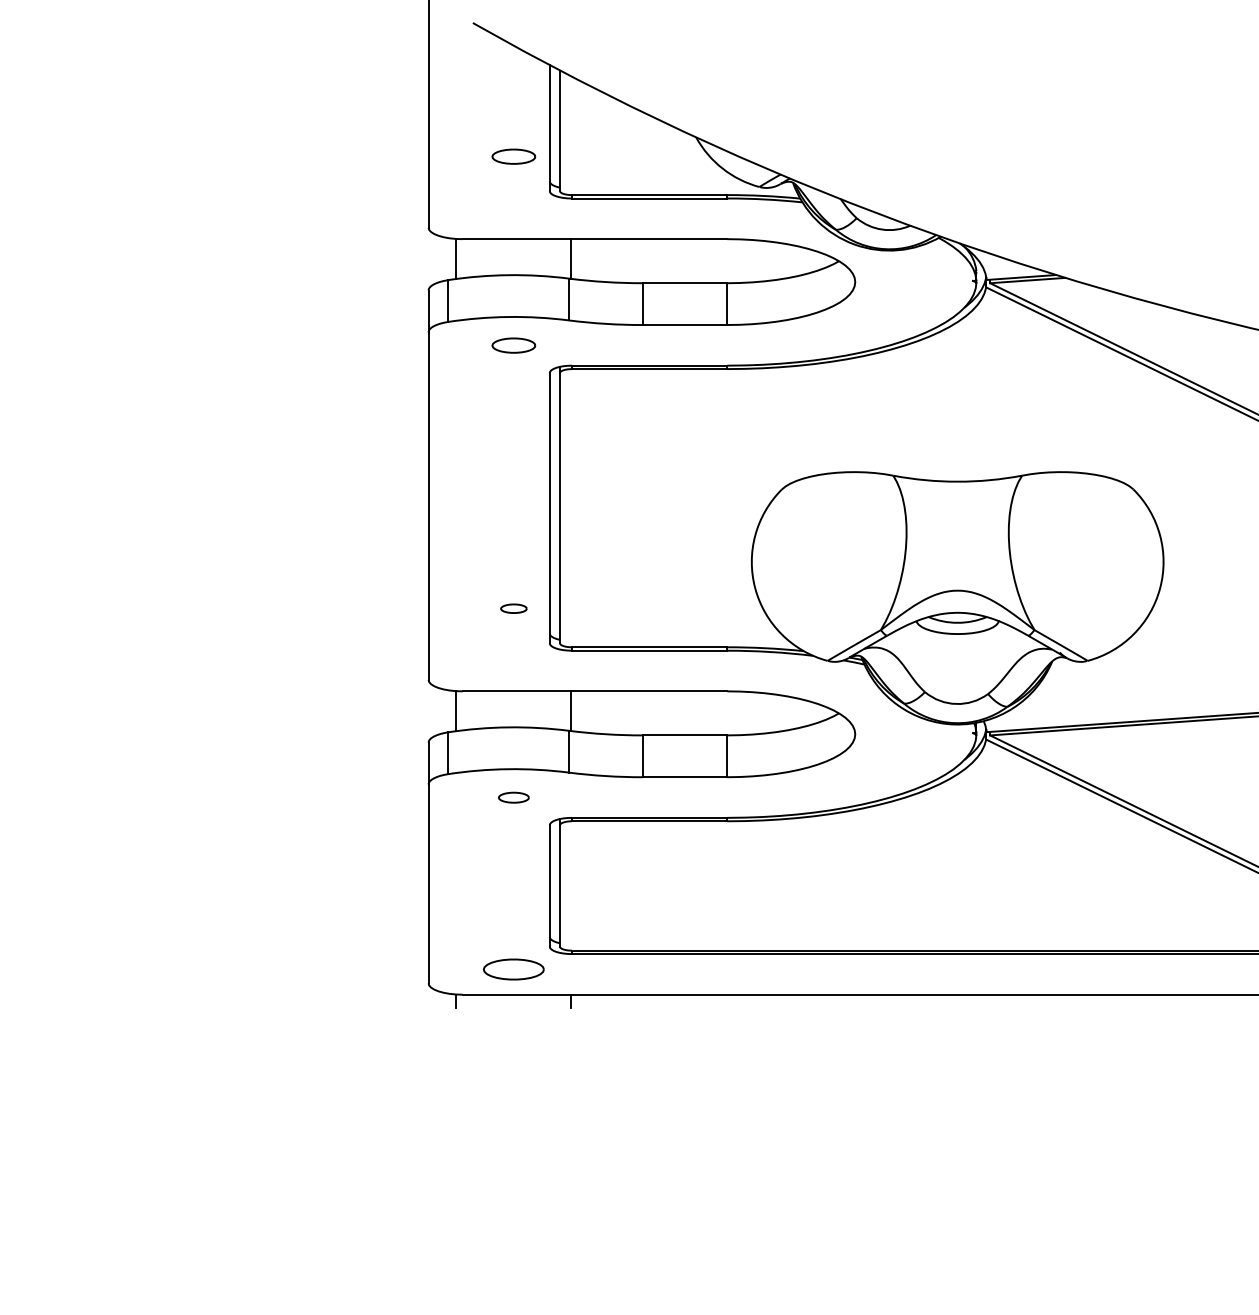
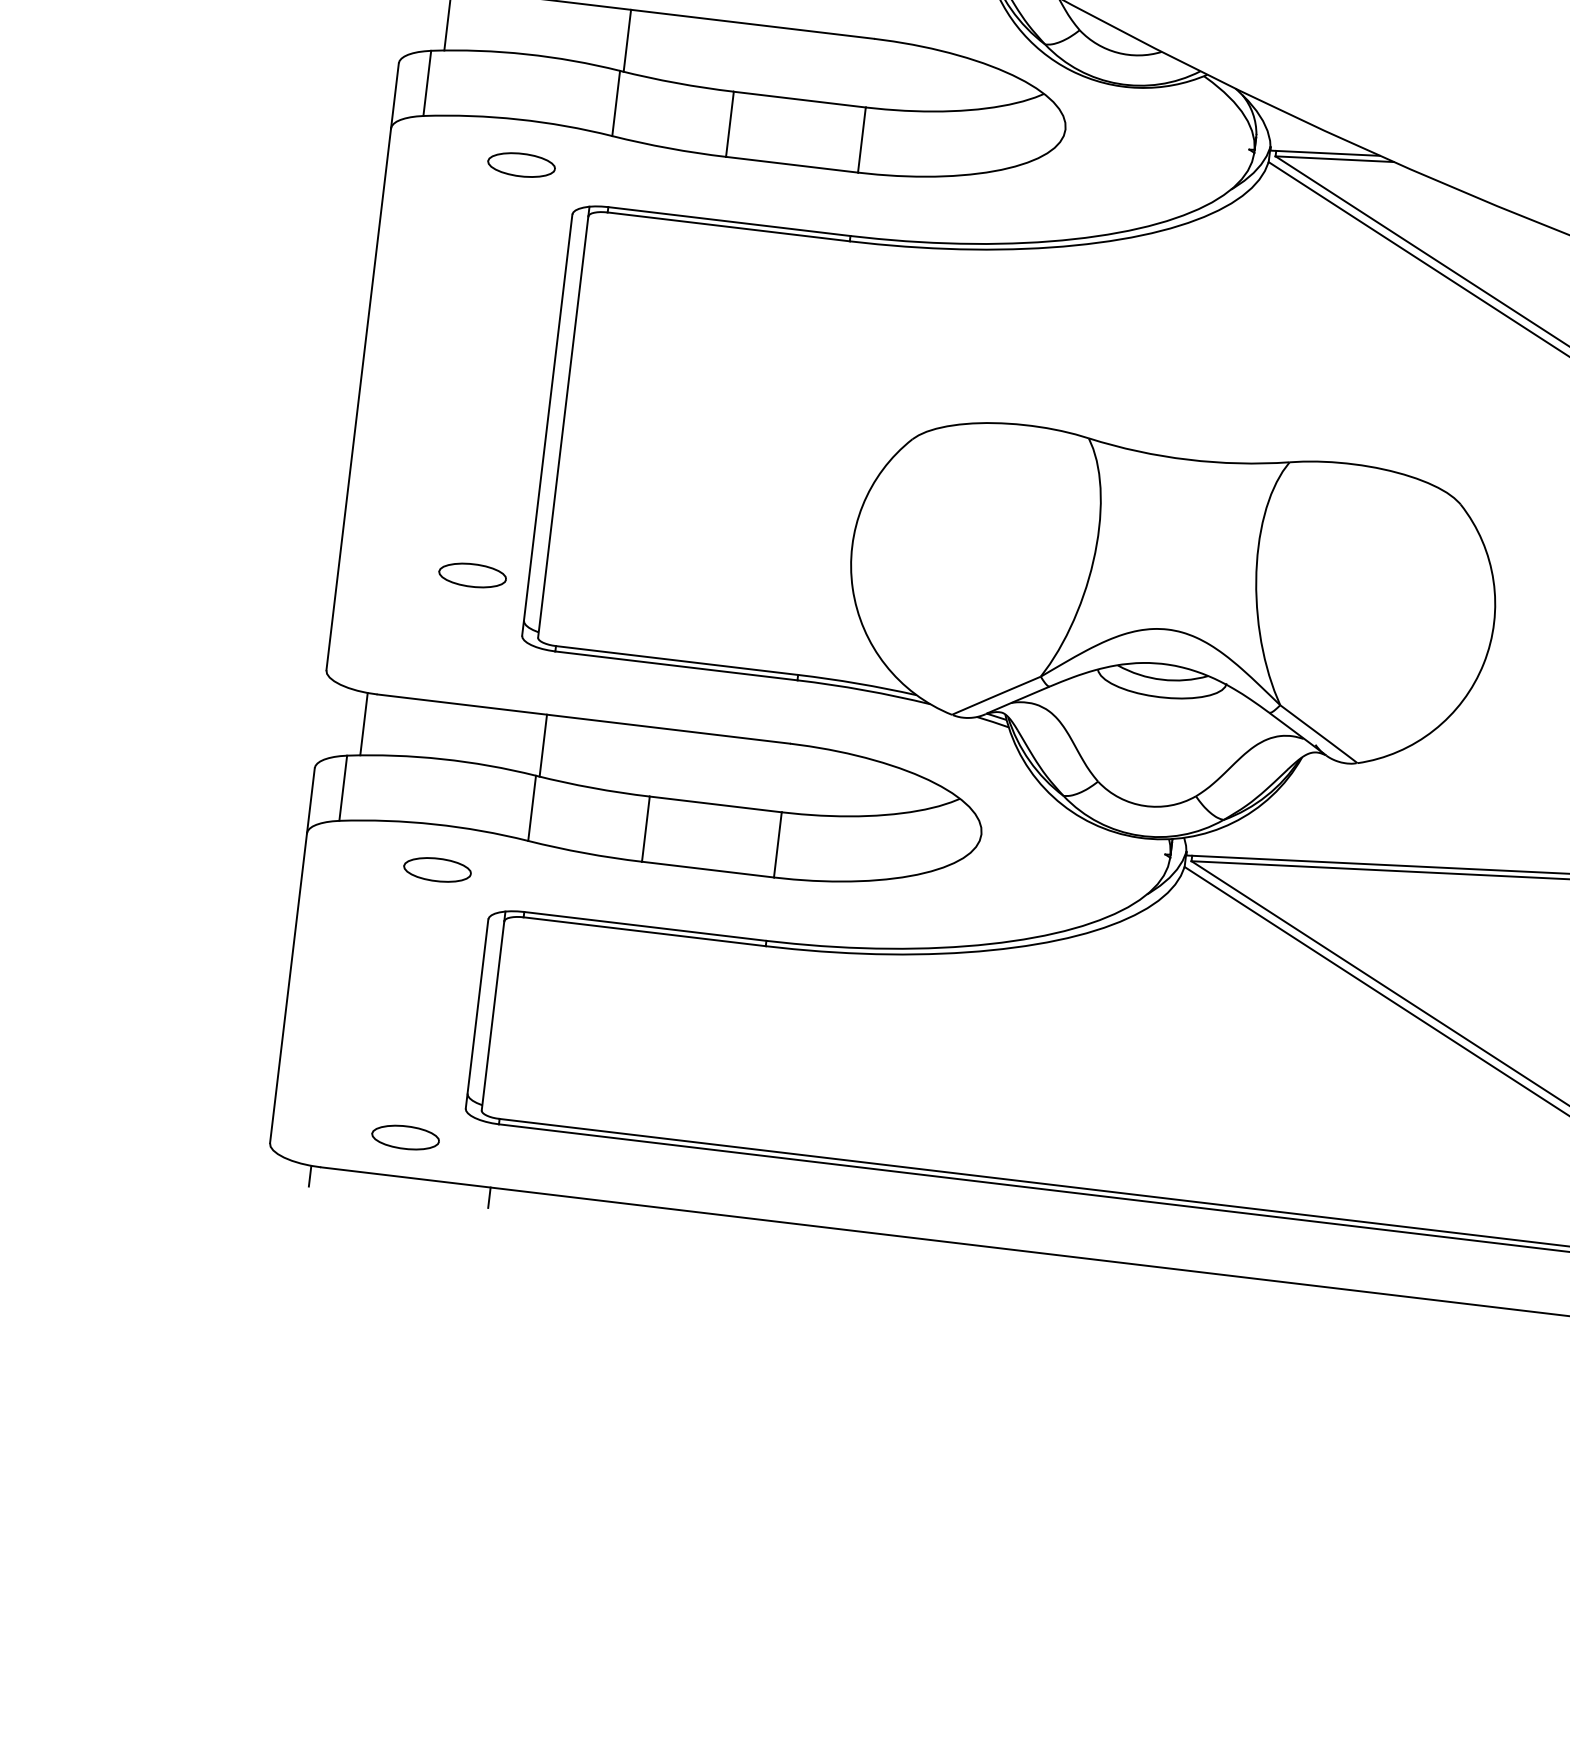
part: (513, 608) -> (472, 574), size x1.67
part: (513, 797) -> (437, 869), size x1.43
part: (513, 969) -> (405, 1137), size x0.71

